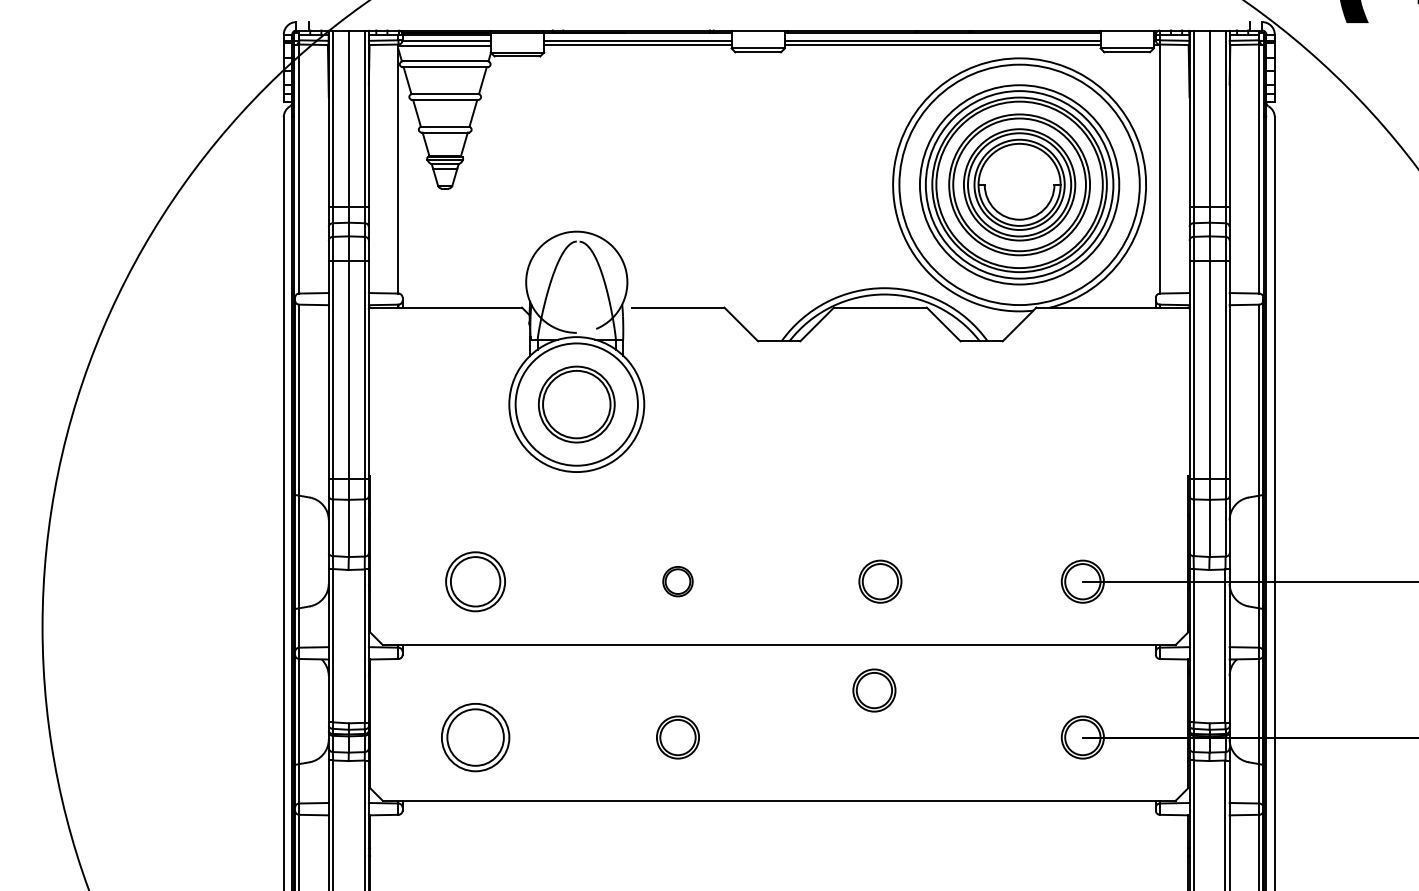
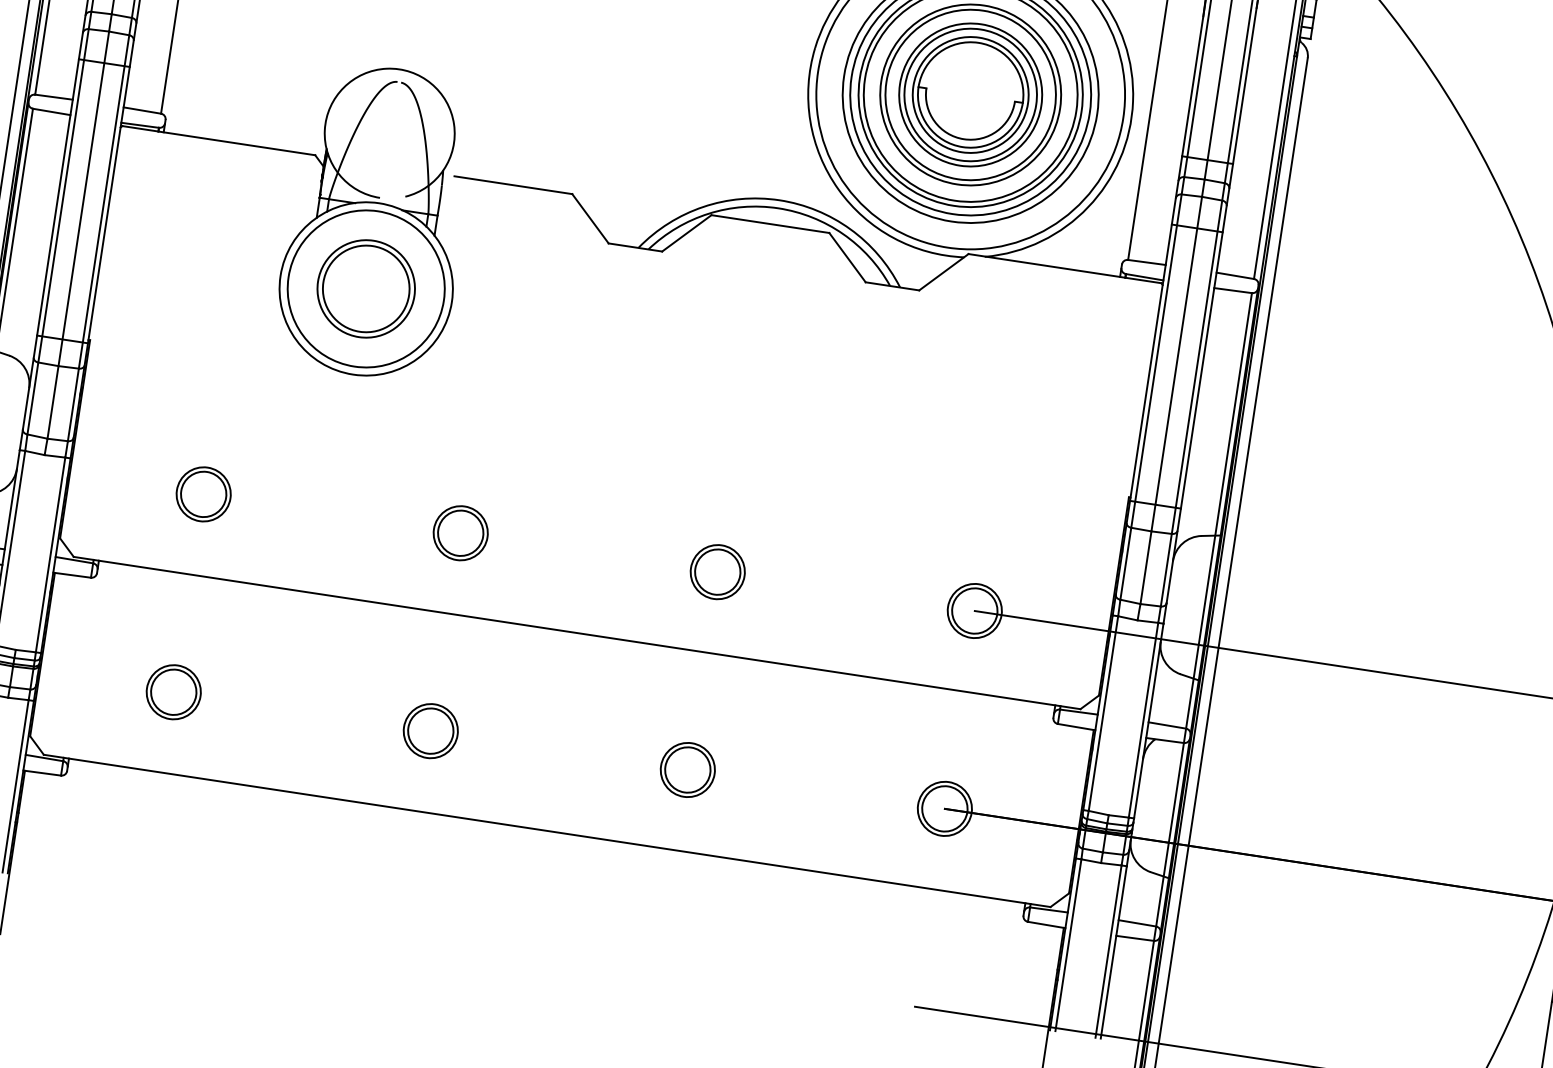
part: (475, 581) -> (203, 494), size x0.71
part: (677, 581) -> (460, 532), size x1.43
part: (874, 690) -> (687, 769), moved
part: (475, 737) -> (173, 692), size x0.62

